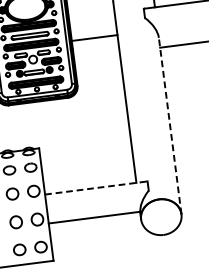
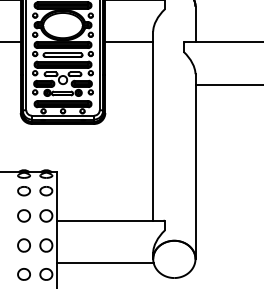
line: (94, 37) -> (129, 41), moved
line: (170, 125) -> (195, 166), dashed -> solid
line: (95, 187) -> (110, 220), dashed -> solid
line: (94, 218) -> (105, 263), moved

